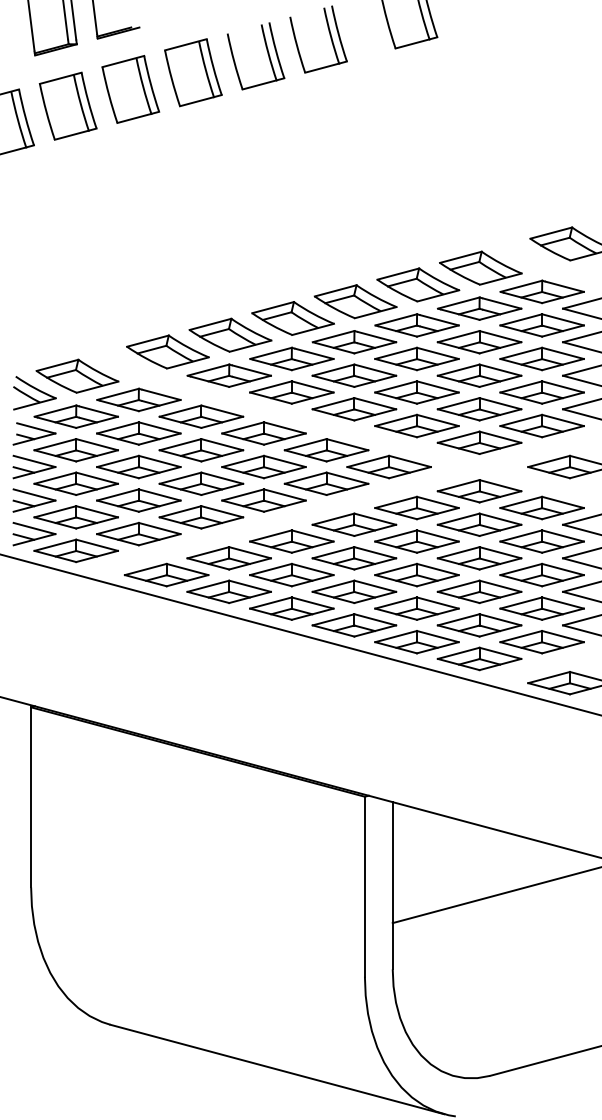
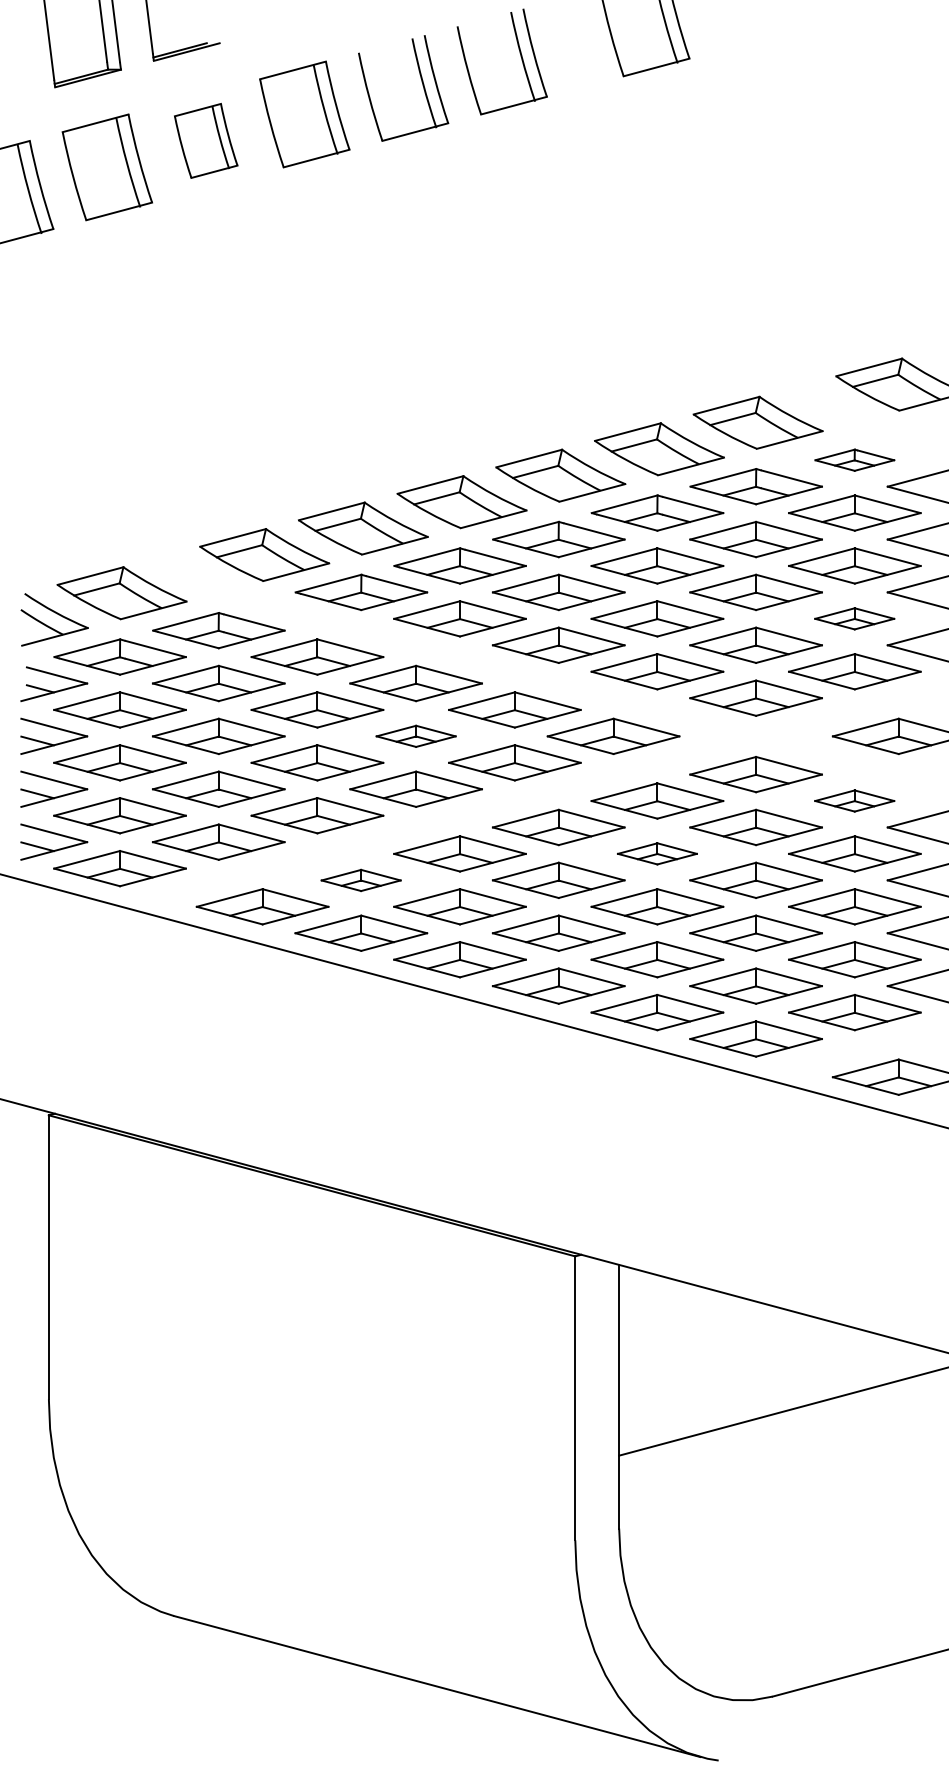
part: (130, 89) -> (205, 140), size x0.7
part: (541, 291) -> (853, 459), size x0.6
part: (541, 392) -> (853, 618), size x0.6
part: (263, 466) -> (415, 735), size x0.6
part: (541, 507) -> (853, 800), size x0.6
part: (416, 541) -> (656, 853), size x0.6
part: (228, 558) -> (360, 880), size x0.6

